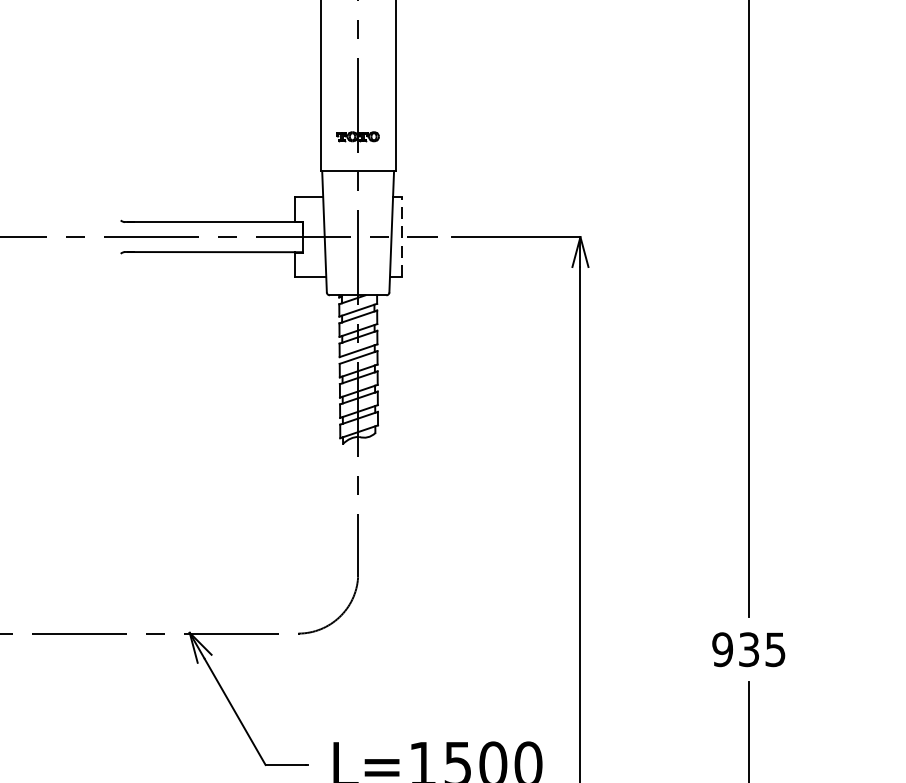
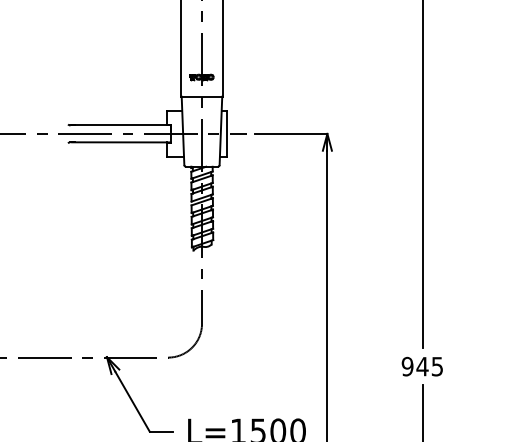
line: (401, 236) -> (226, 133), dashed -> solid
text: (749, 649) -> (422, 366), 935 -> 945

